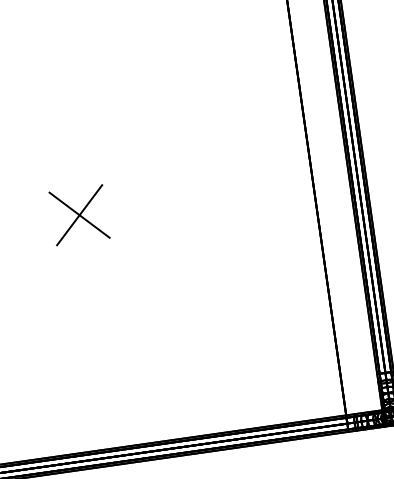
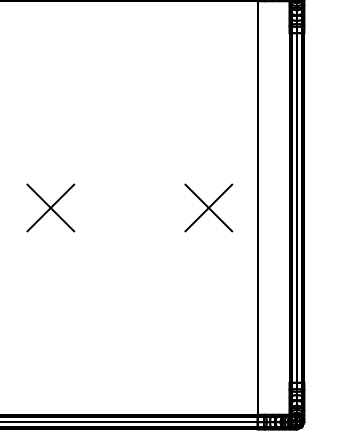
part: (257, 189) -> (208, 207), added

